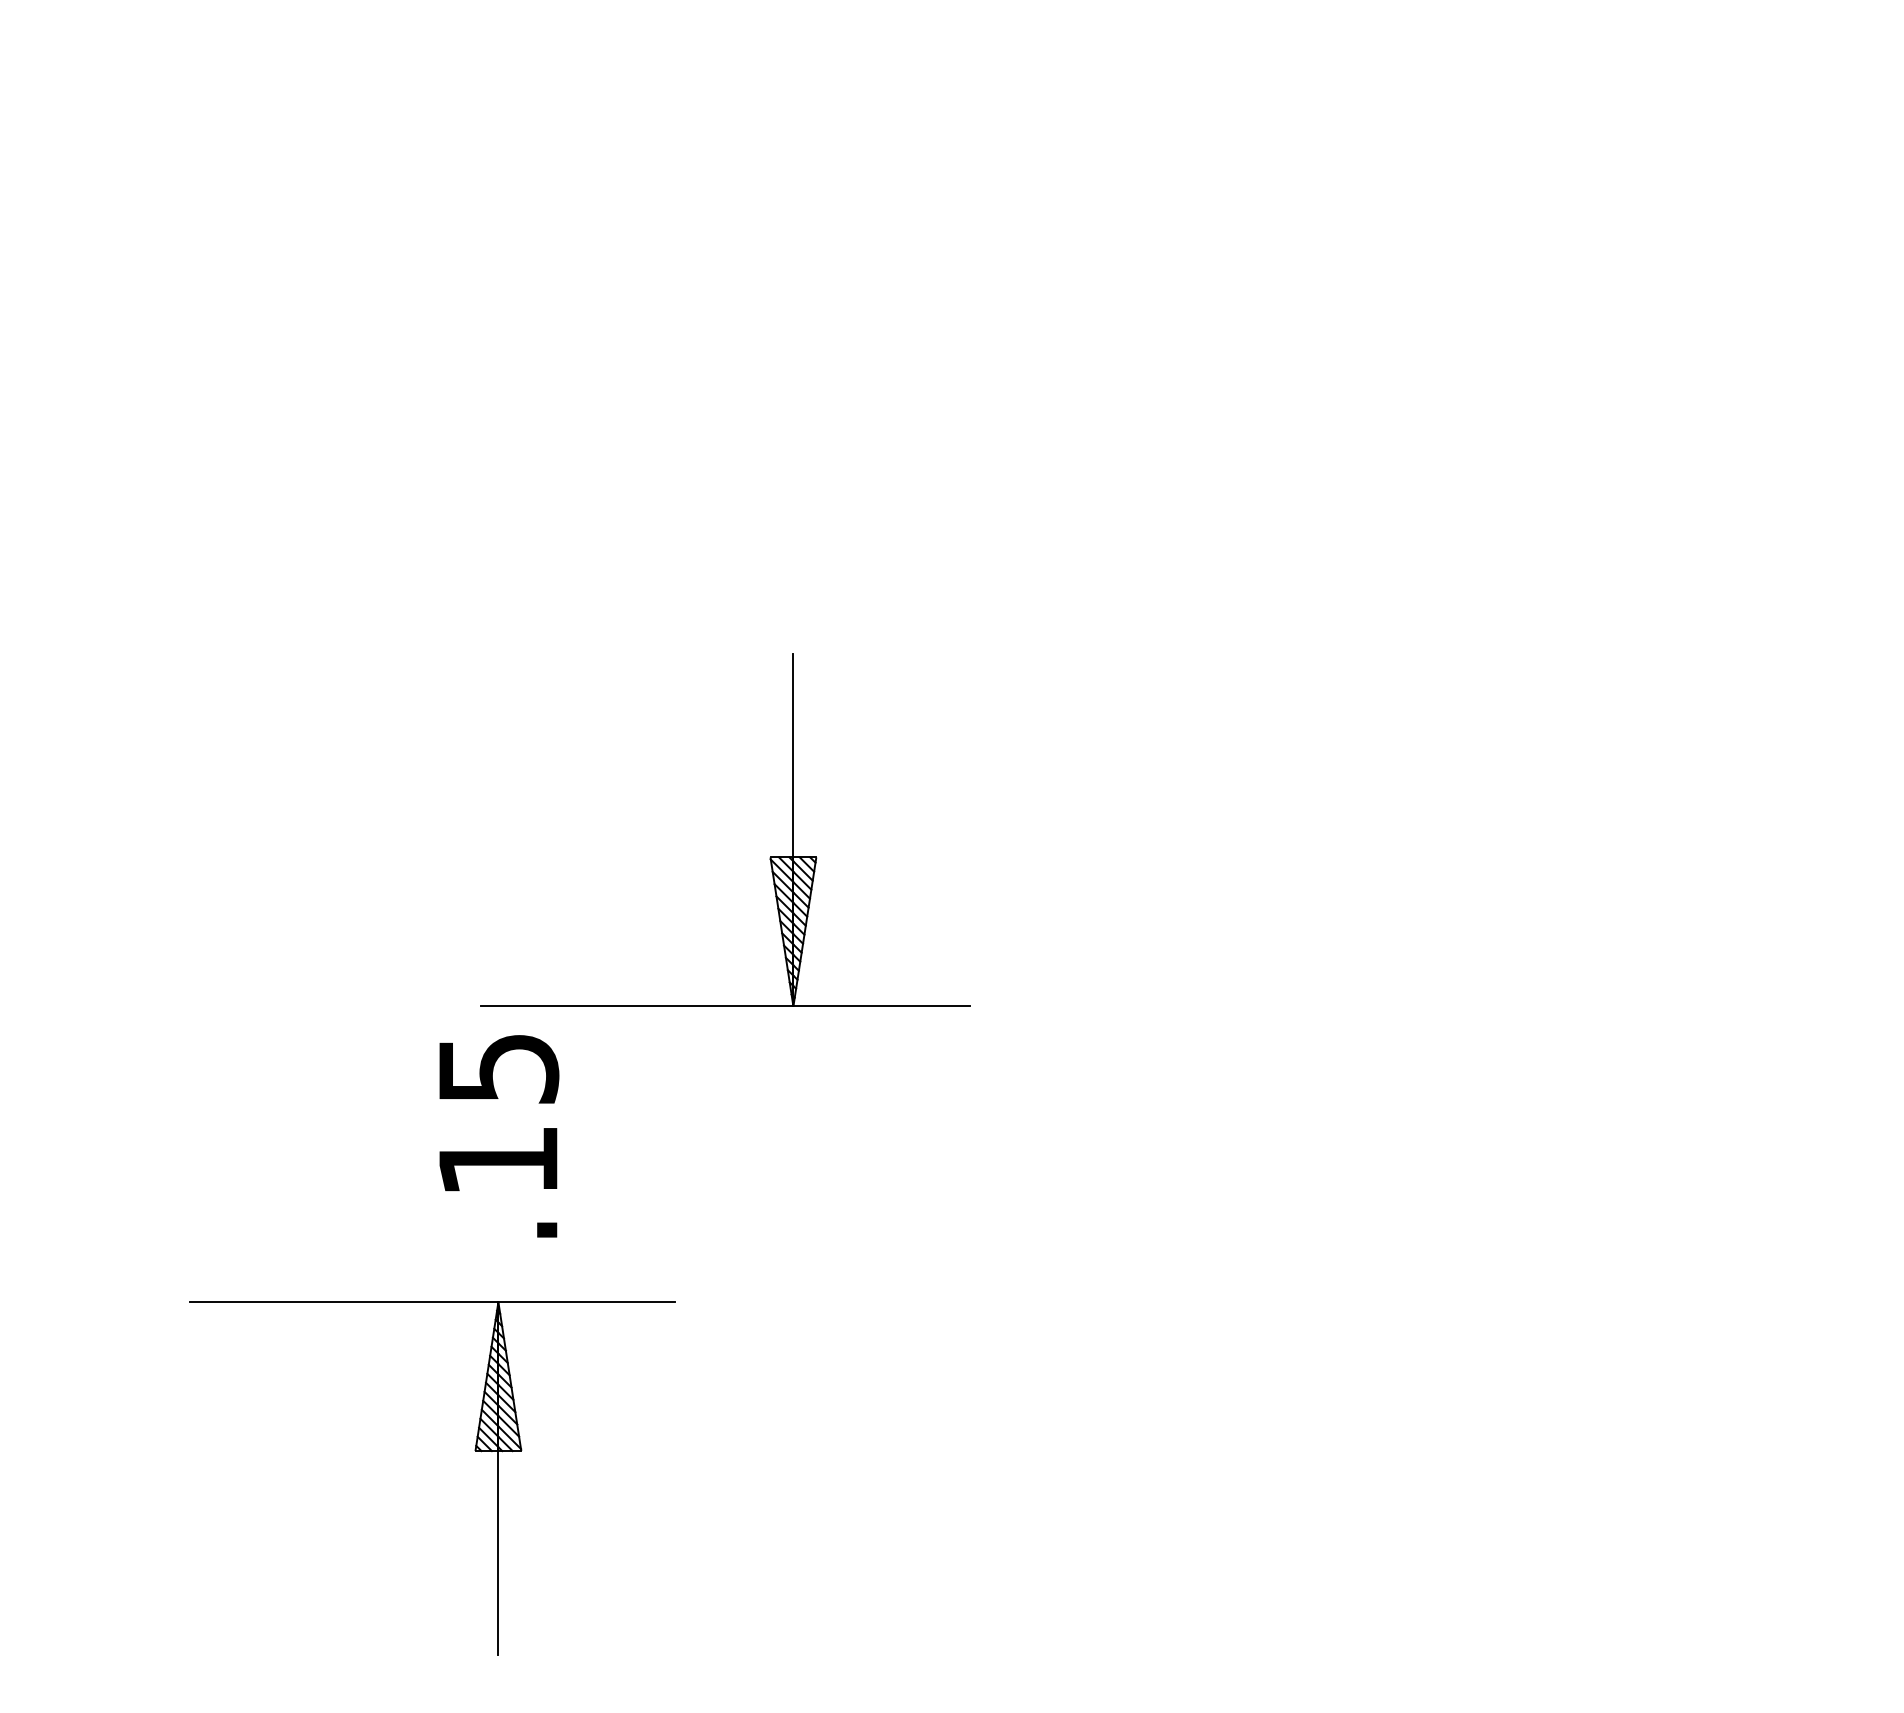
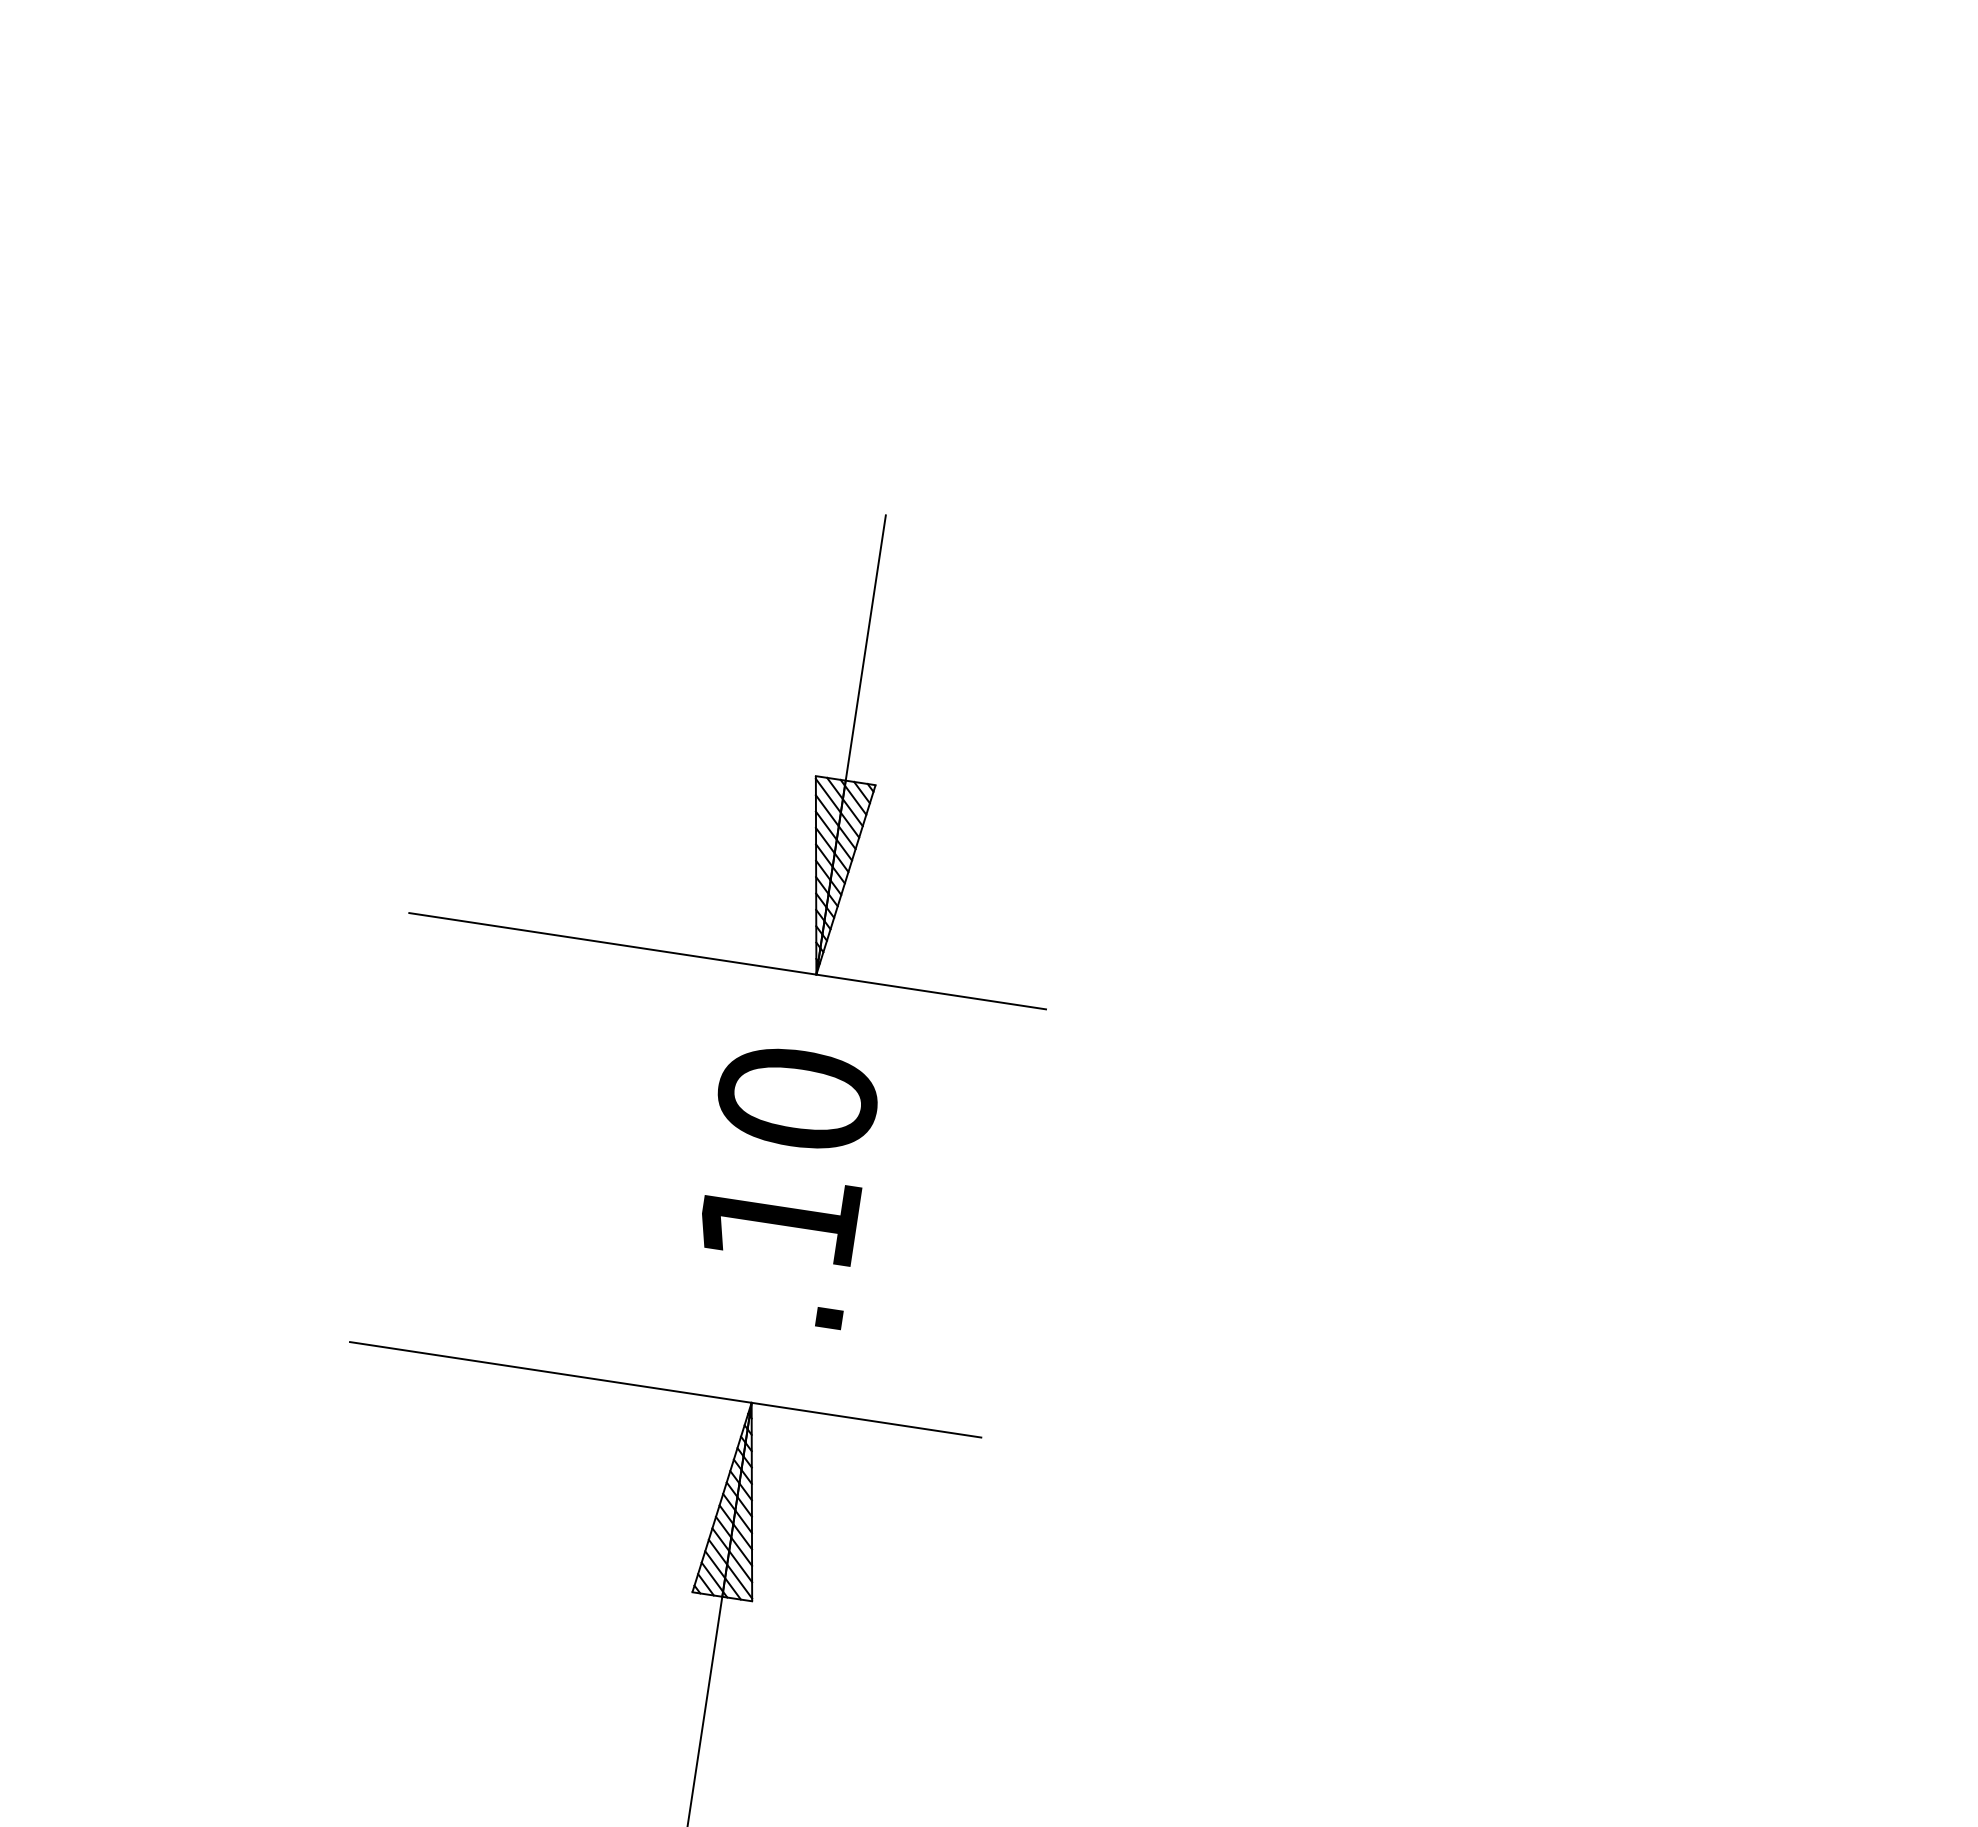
part: (769, 857) -> (814, 775), moved
text: (498, 1068) -> (797, 1098), .15 -> .10

